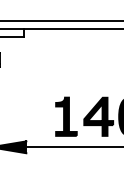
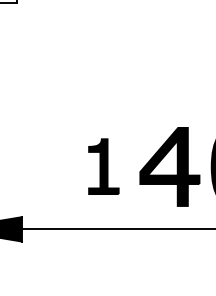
part: (66, 116) -> (103, 166), size x0.7

